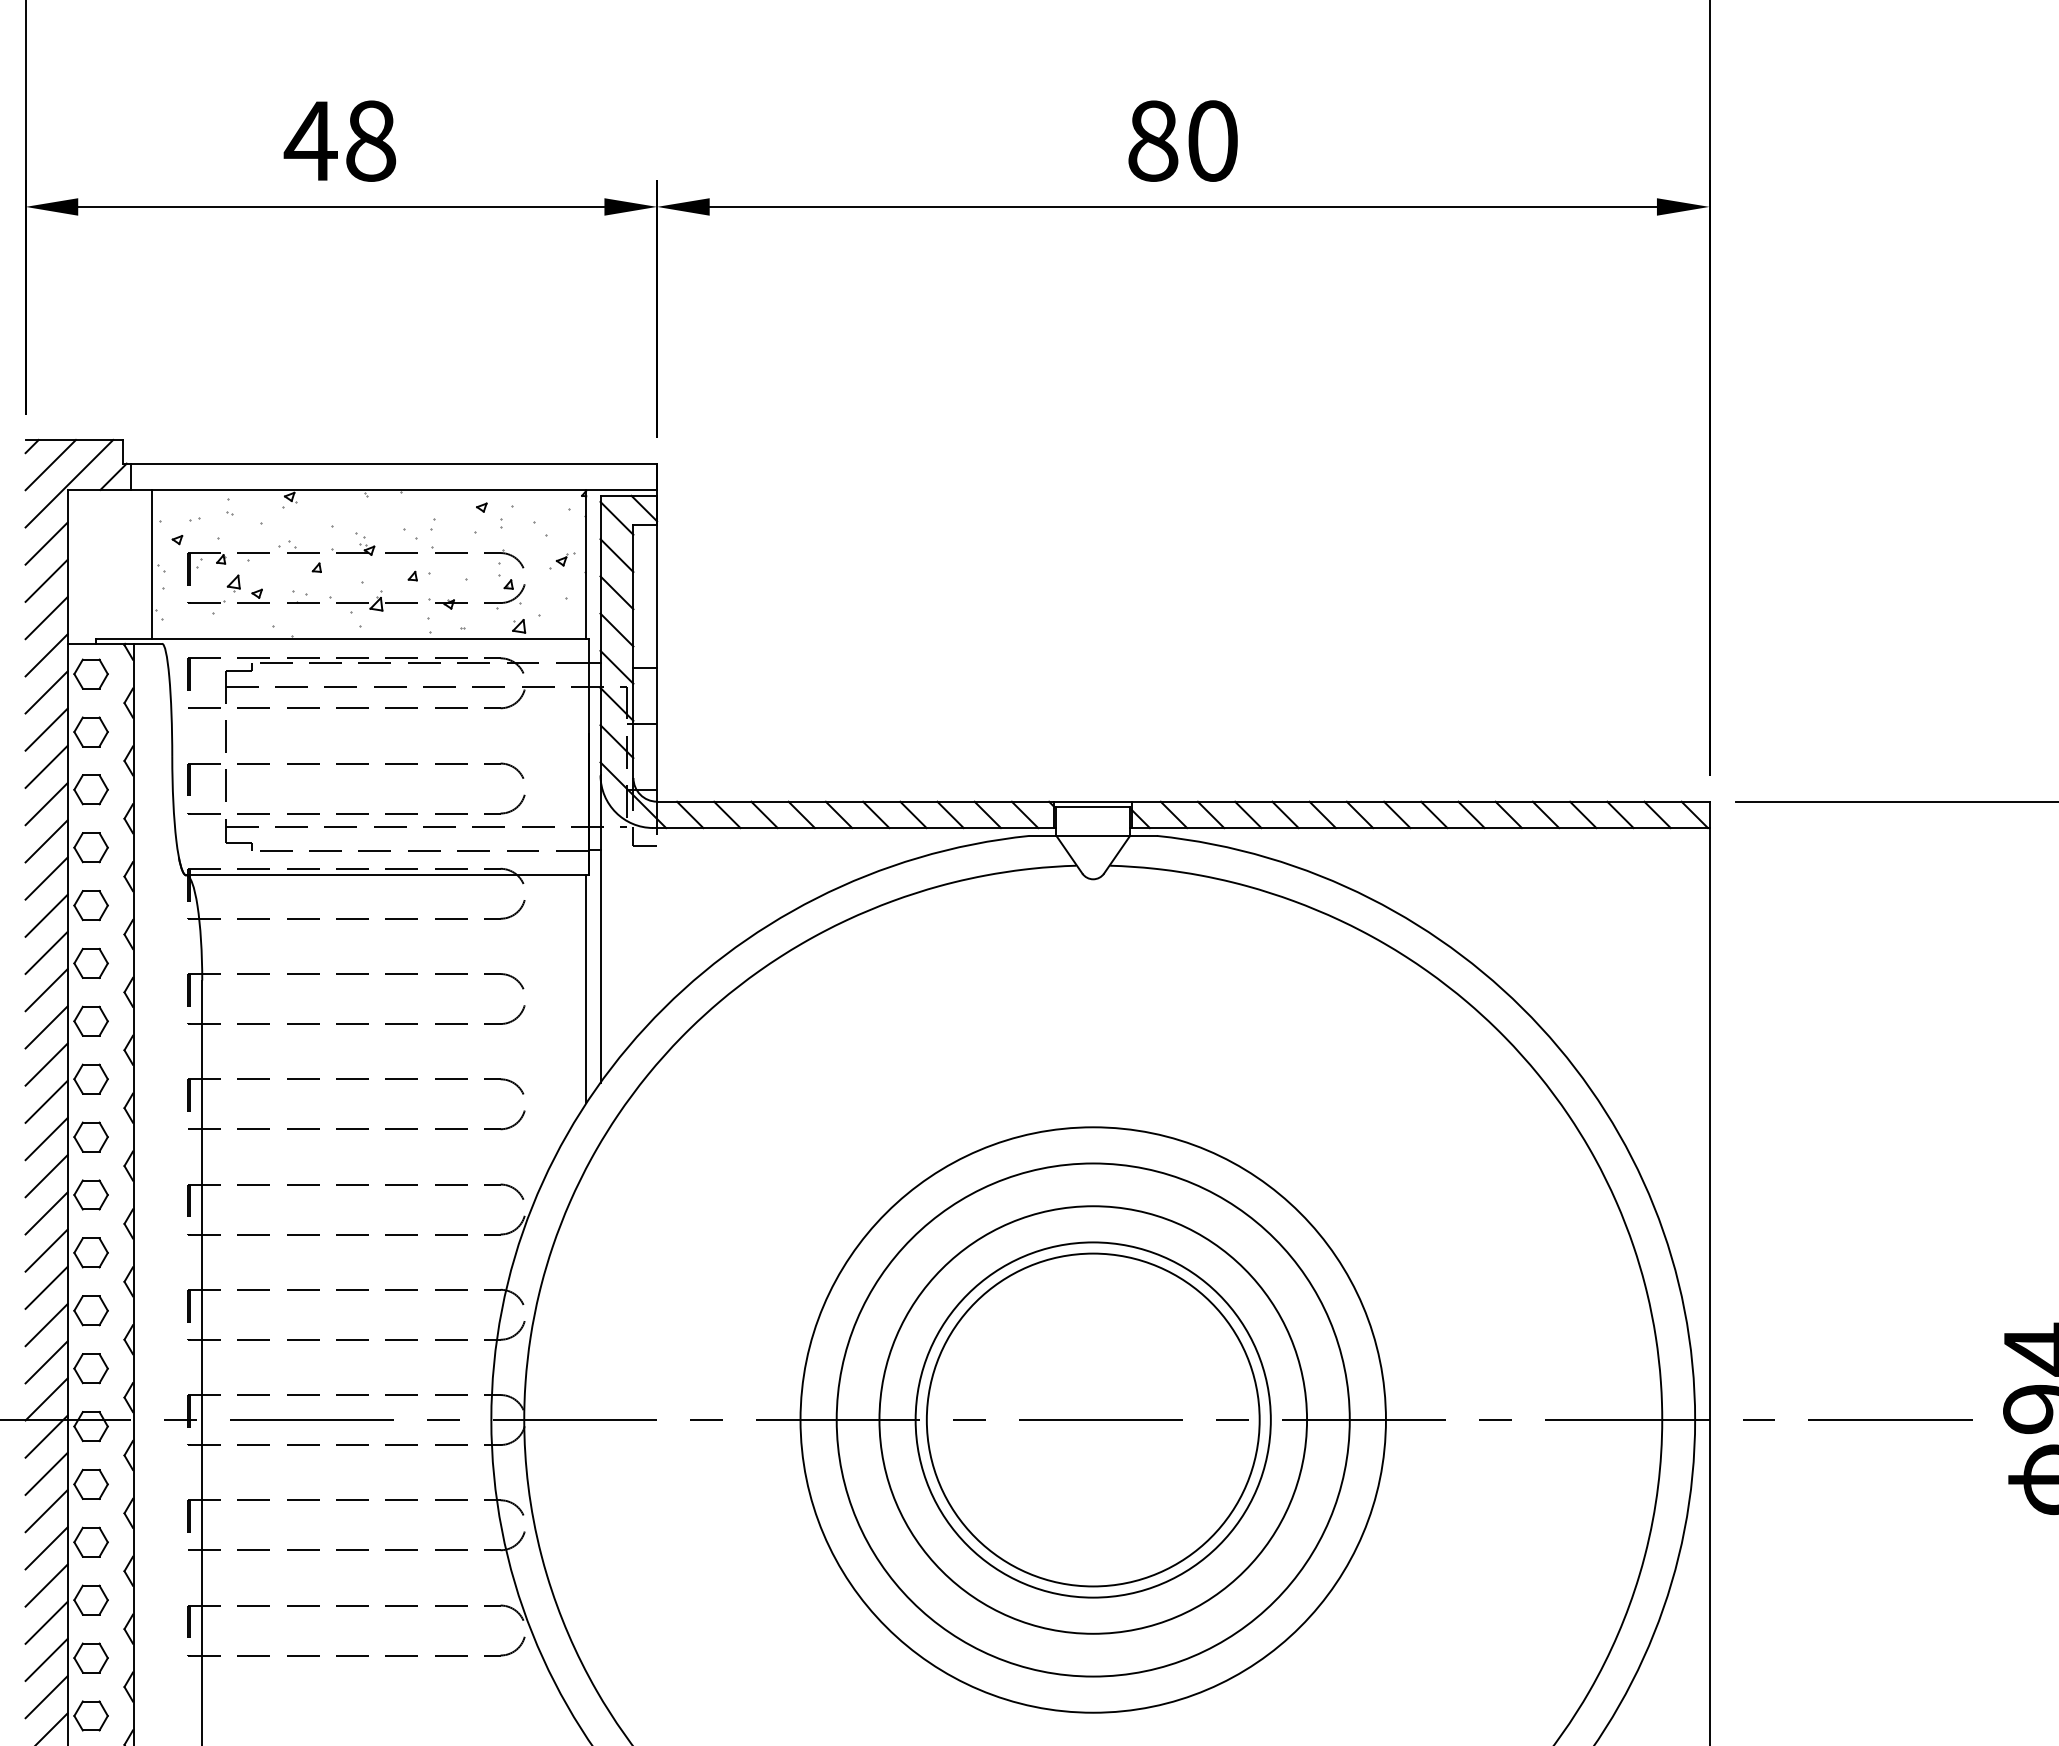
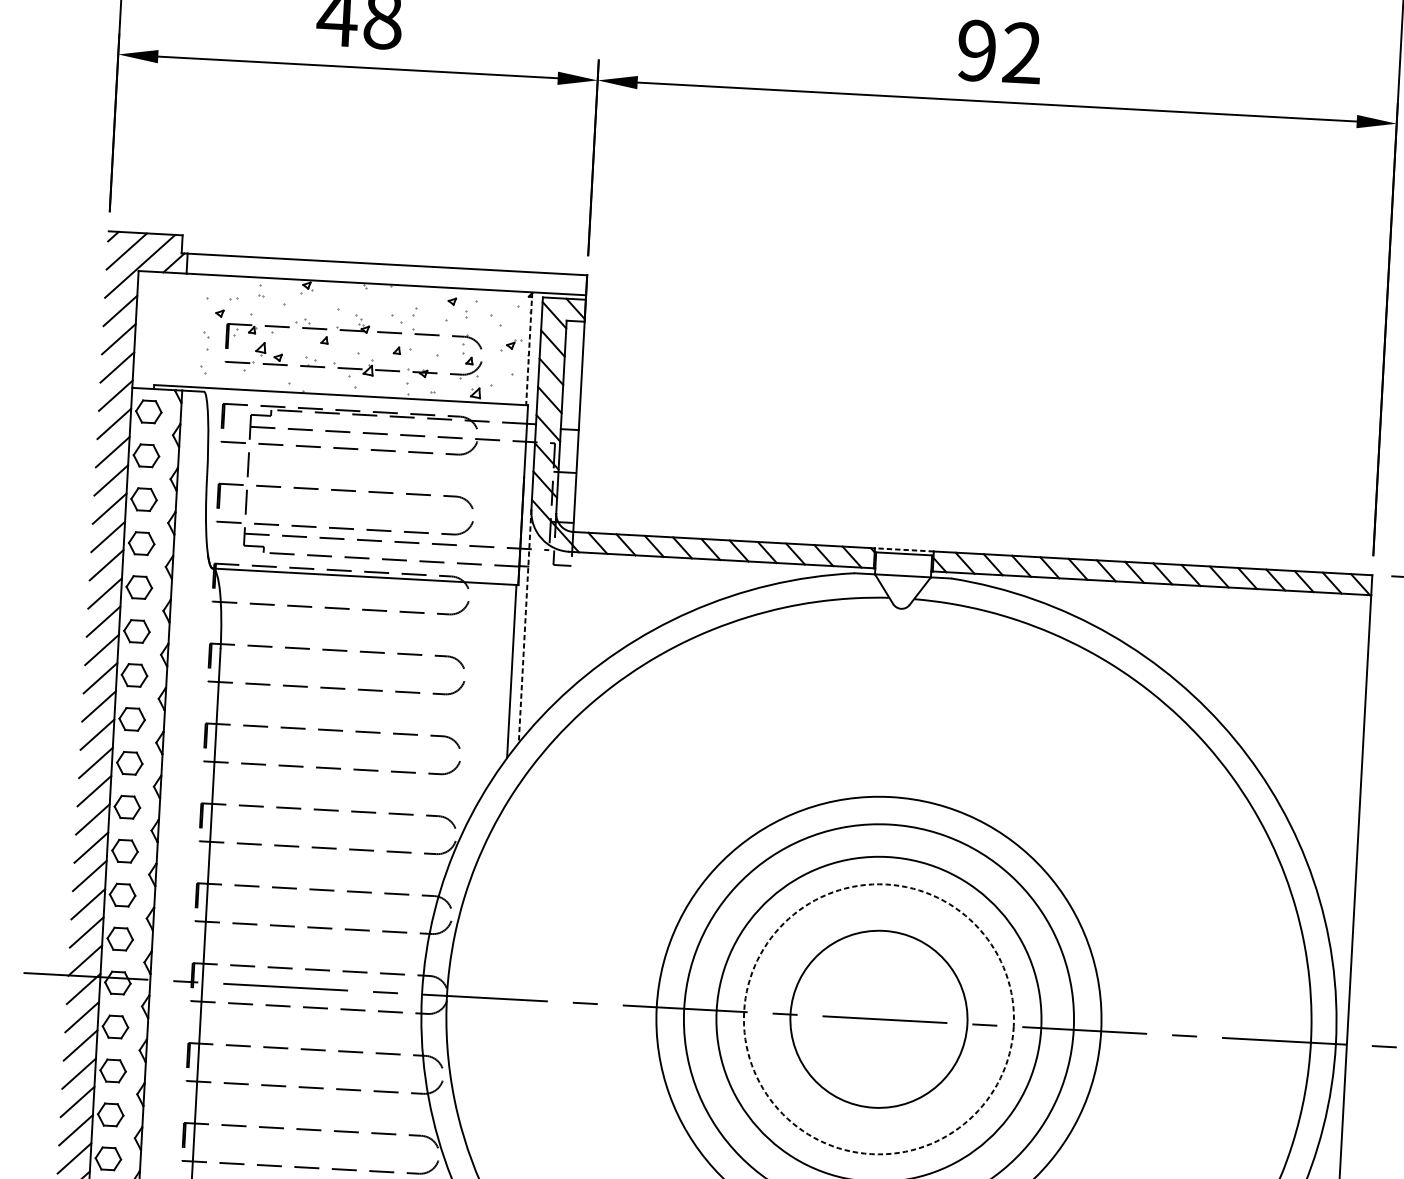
text: (1182, 140) -> (999, 51), 80 -> 92
line: (152, 563) -> (199, 330), removed
line: (586, 564) -> (529, 348), solid -> dashed
line: (1093, 801) -> (904, 549), solid -> dashed
line: (600, 929) -> (525, 626), solid -> dashed
circle: (1092, 1419) -> (878, 1018), size x0.7
circle: (1092, 1419) -> (878, 1018), solid -> dashed

